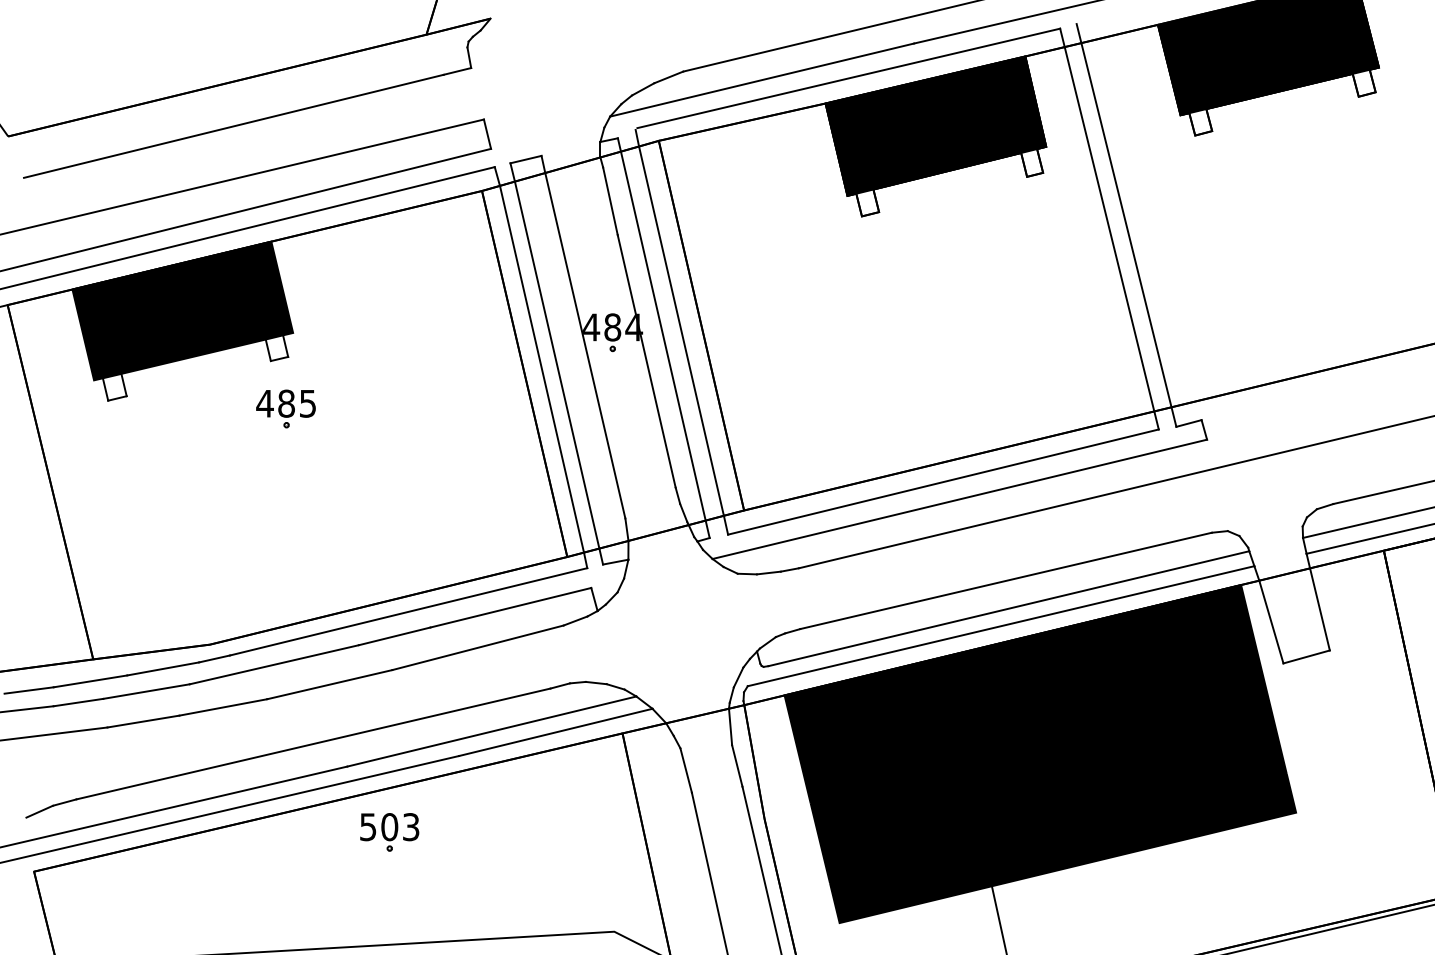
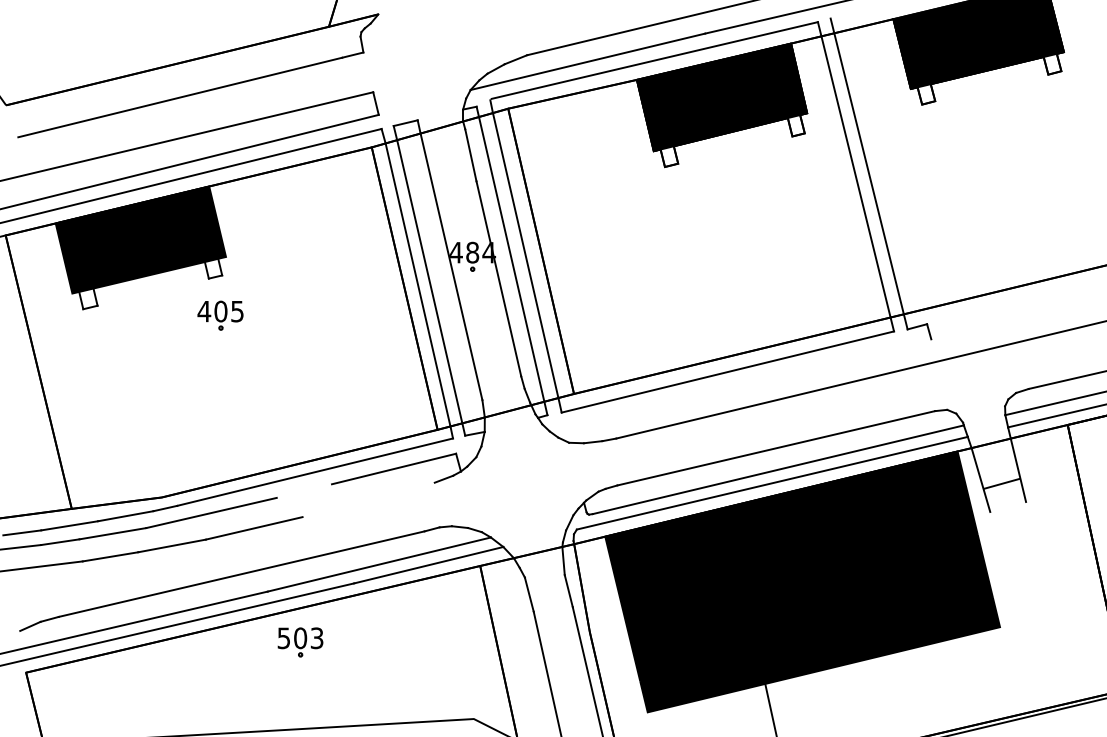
text: (286, 403) -> (220, 311), 485 -> 405
line: (959, 498) -> (740, 384), removed
line: (394, 636) -> (304, 491), removed
line: (477, 647) -> (368, 499), removed
line: (1306, 656) -> (1001, 483), moved

